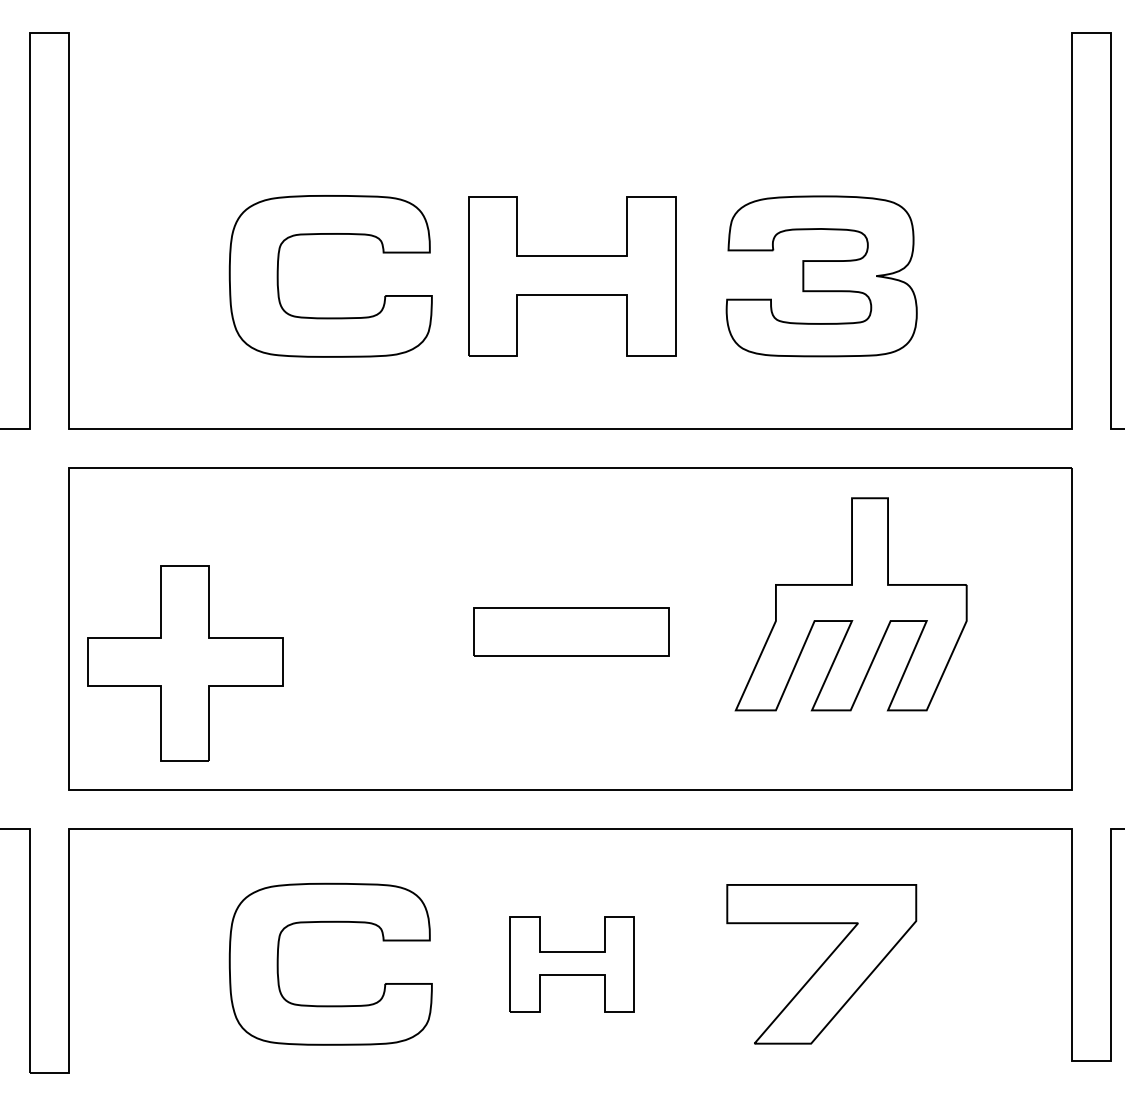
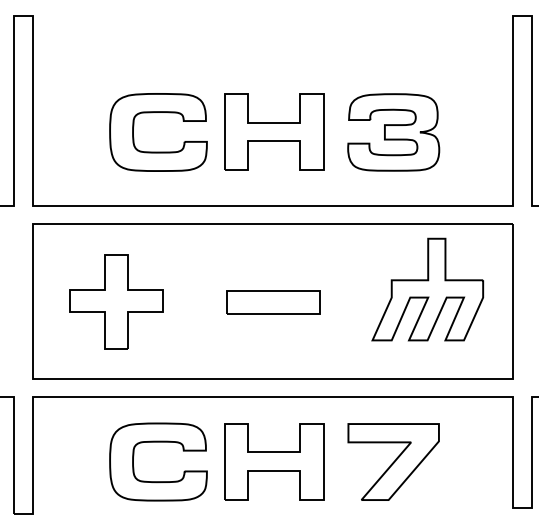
part: (850, 604) -> (427, 289), moved
part: (184, 662) -> (116, 301), moved
part: (572, 963) -> (274, 461), size x1.67

